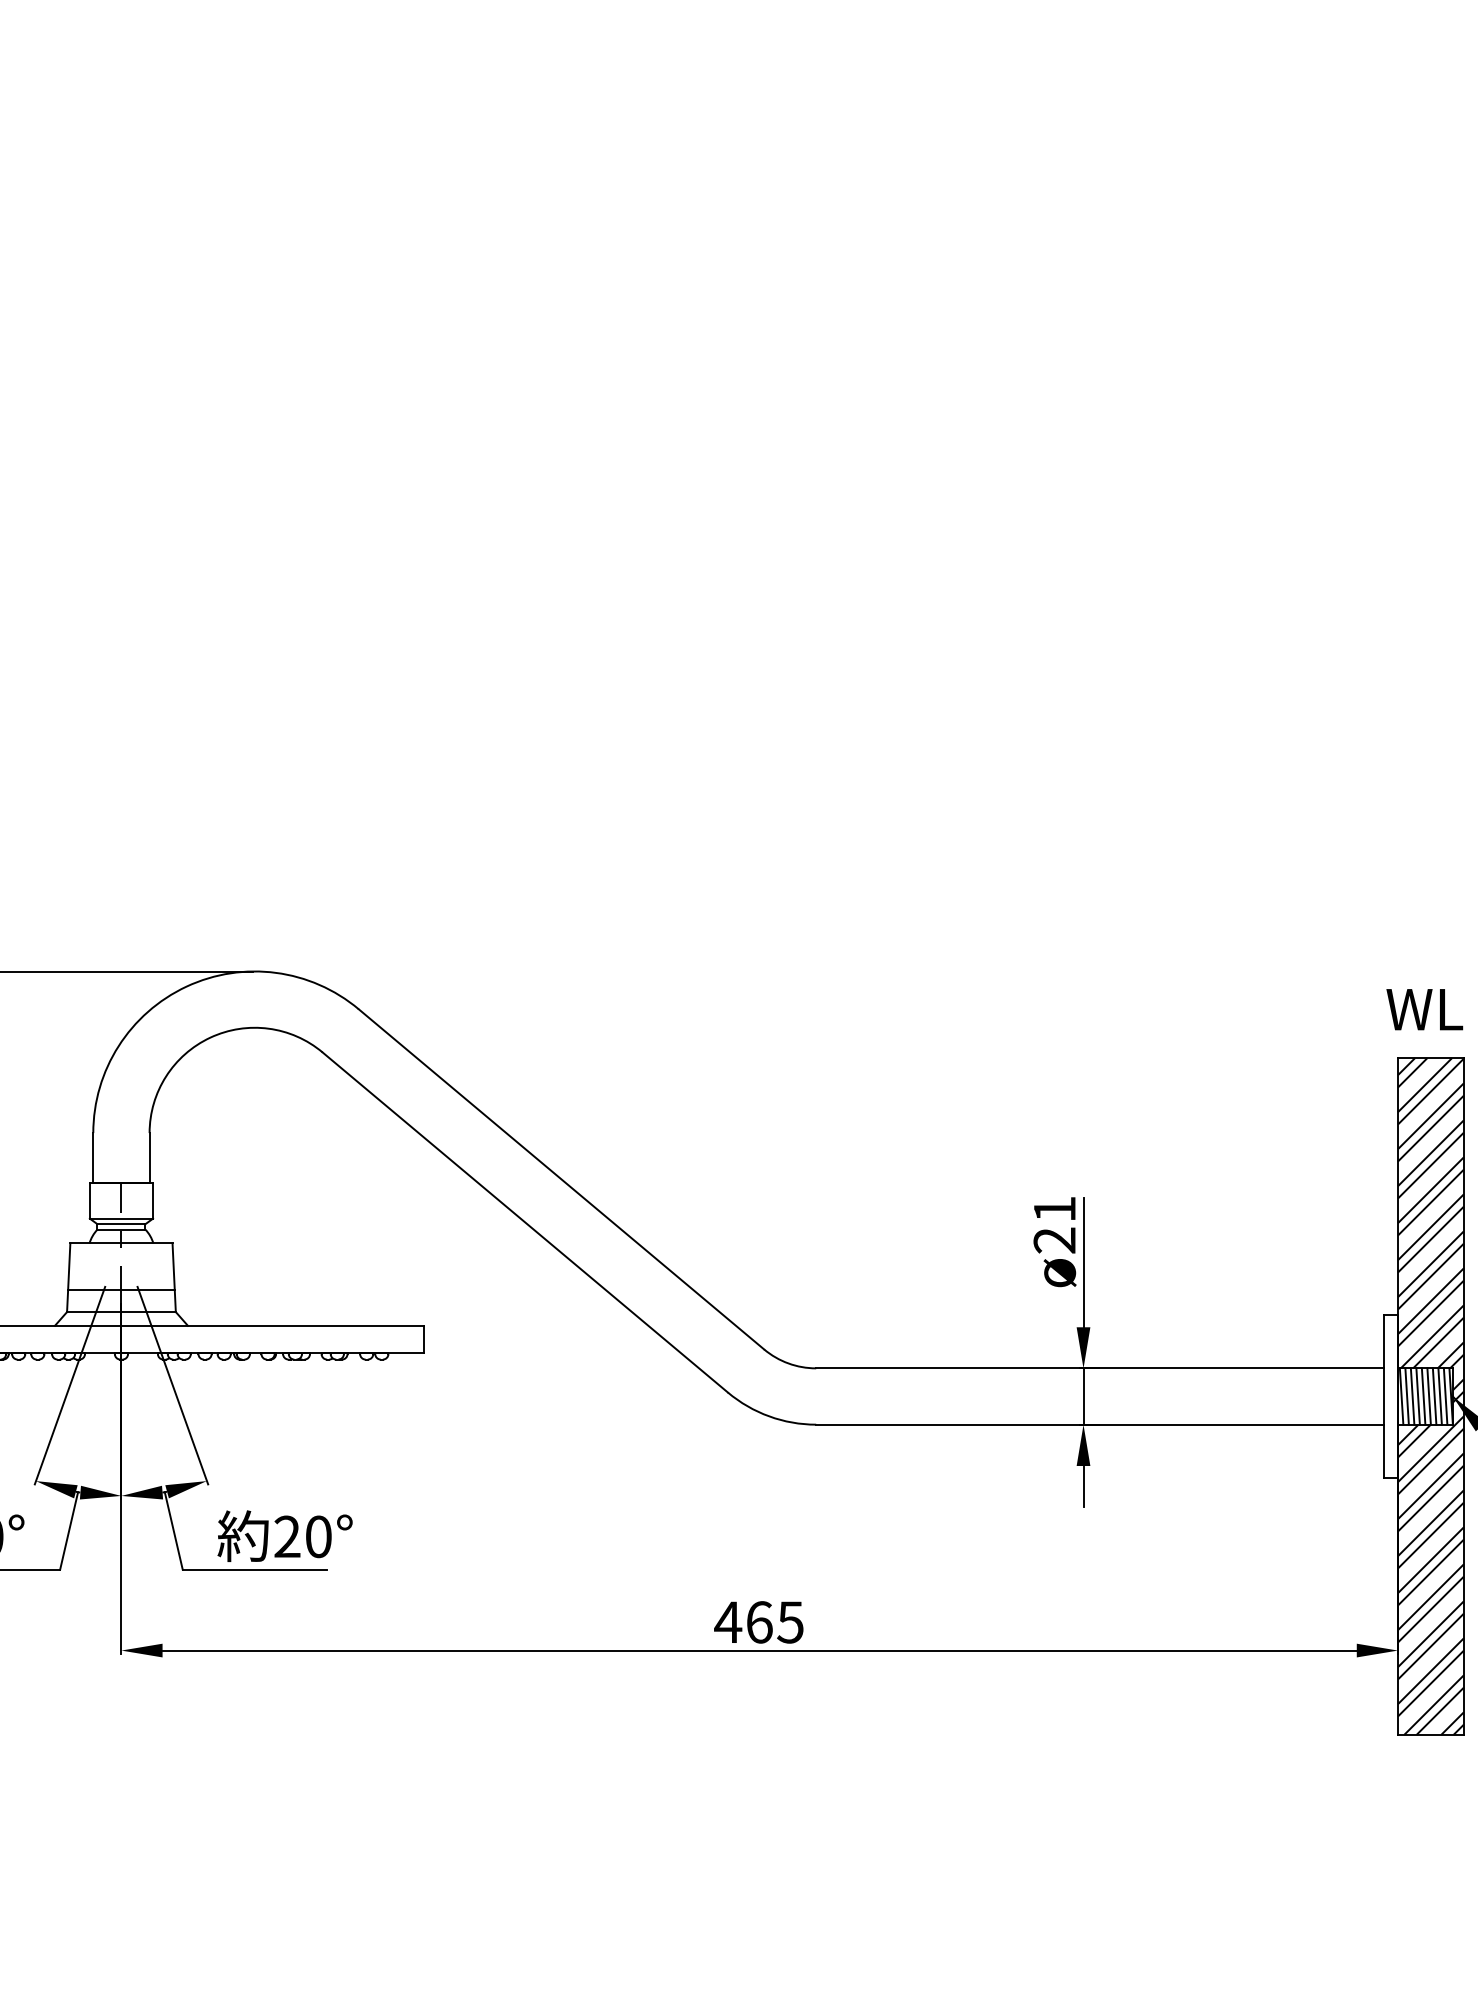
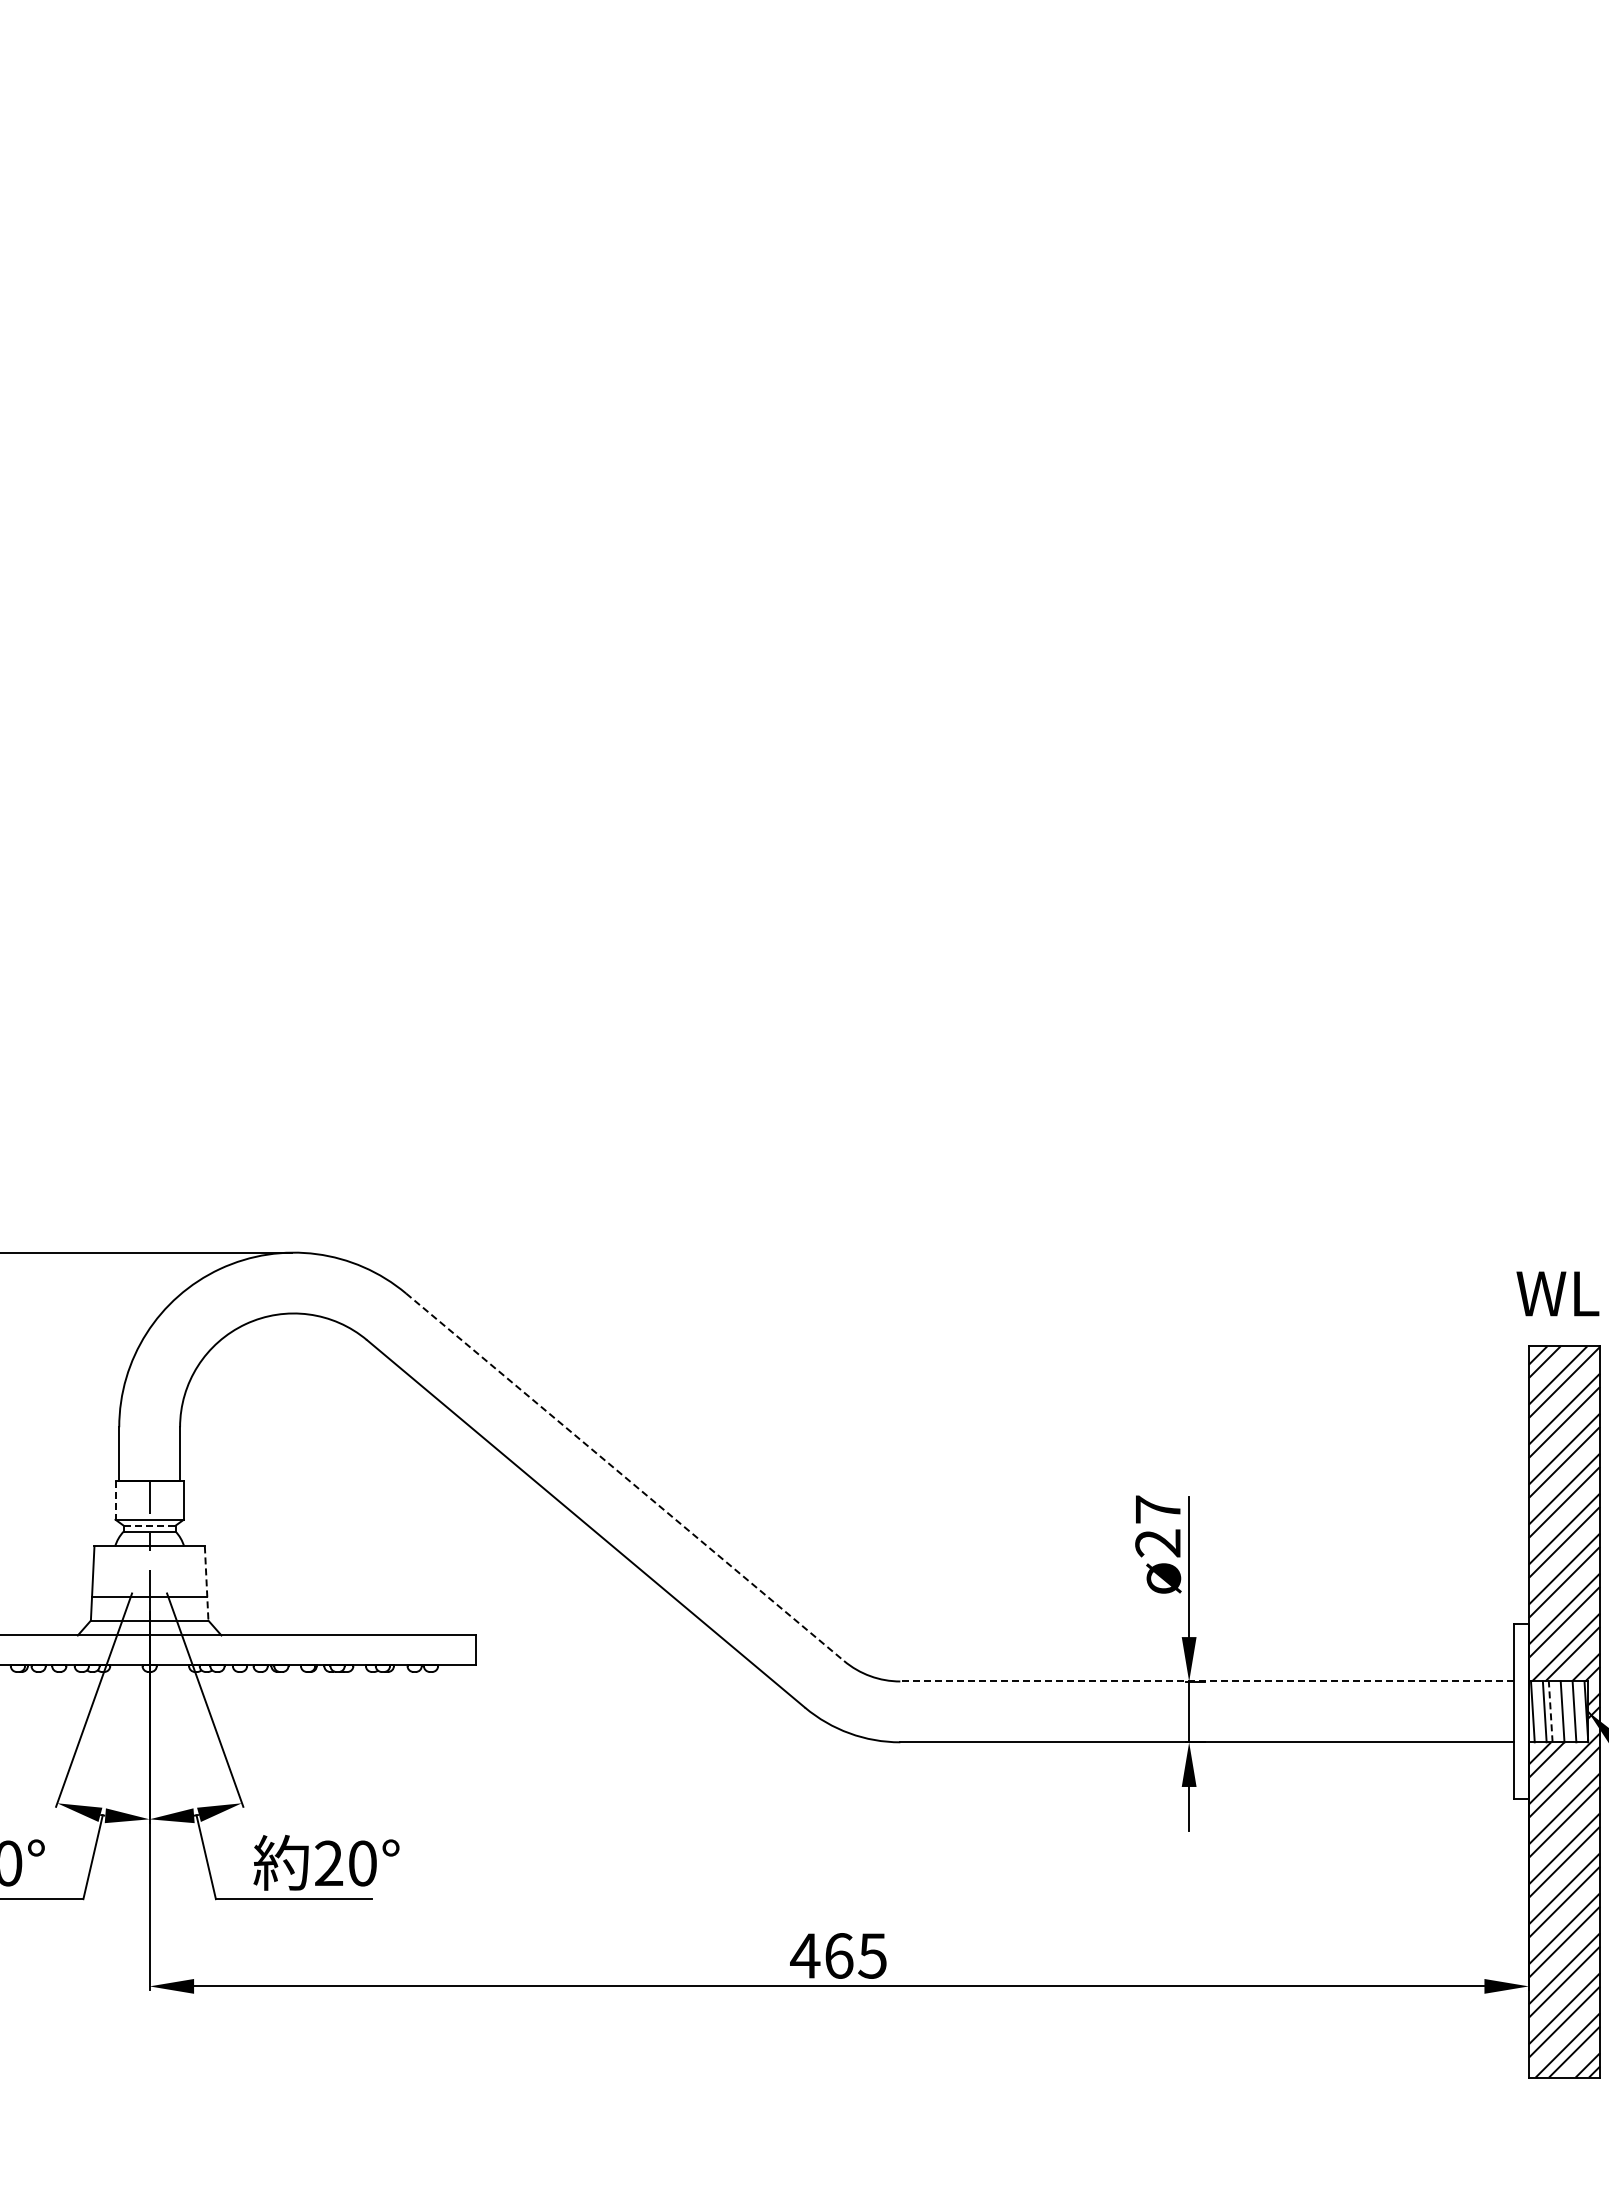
line: (561, 1179) -> (625, 1477), solid -> dashed
line: (89, 1200) -> (115, 1500), solid -> dashed
text: (1055, 1209) -> (1158, 1509), ø21 -> ø27
line: (121, 1224) -> (149, 1525), solid -> dashed
line: (174, 1278) -> (206, 1584), solid -> dashed
line: (1100, 1368) -> (1207, 1681), solid -> dashed
line: (1406, 1396) -> (1538, 1711), removed
line: (1417, 1396) -> (1550, 1711), solid -> dashed
line: (1423, 1396) -> (1556, 1711), removed
line: (1434, 1396) -> (1568, 1711), removed
line: (1445, 1396) -> (1580, 1711), removed

